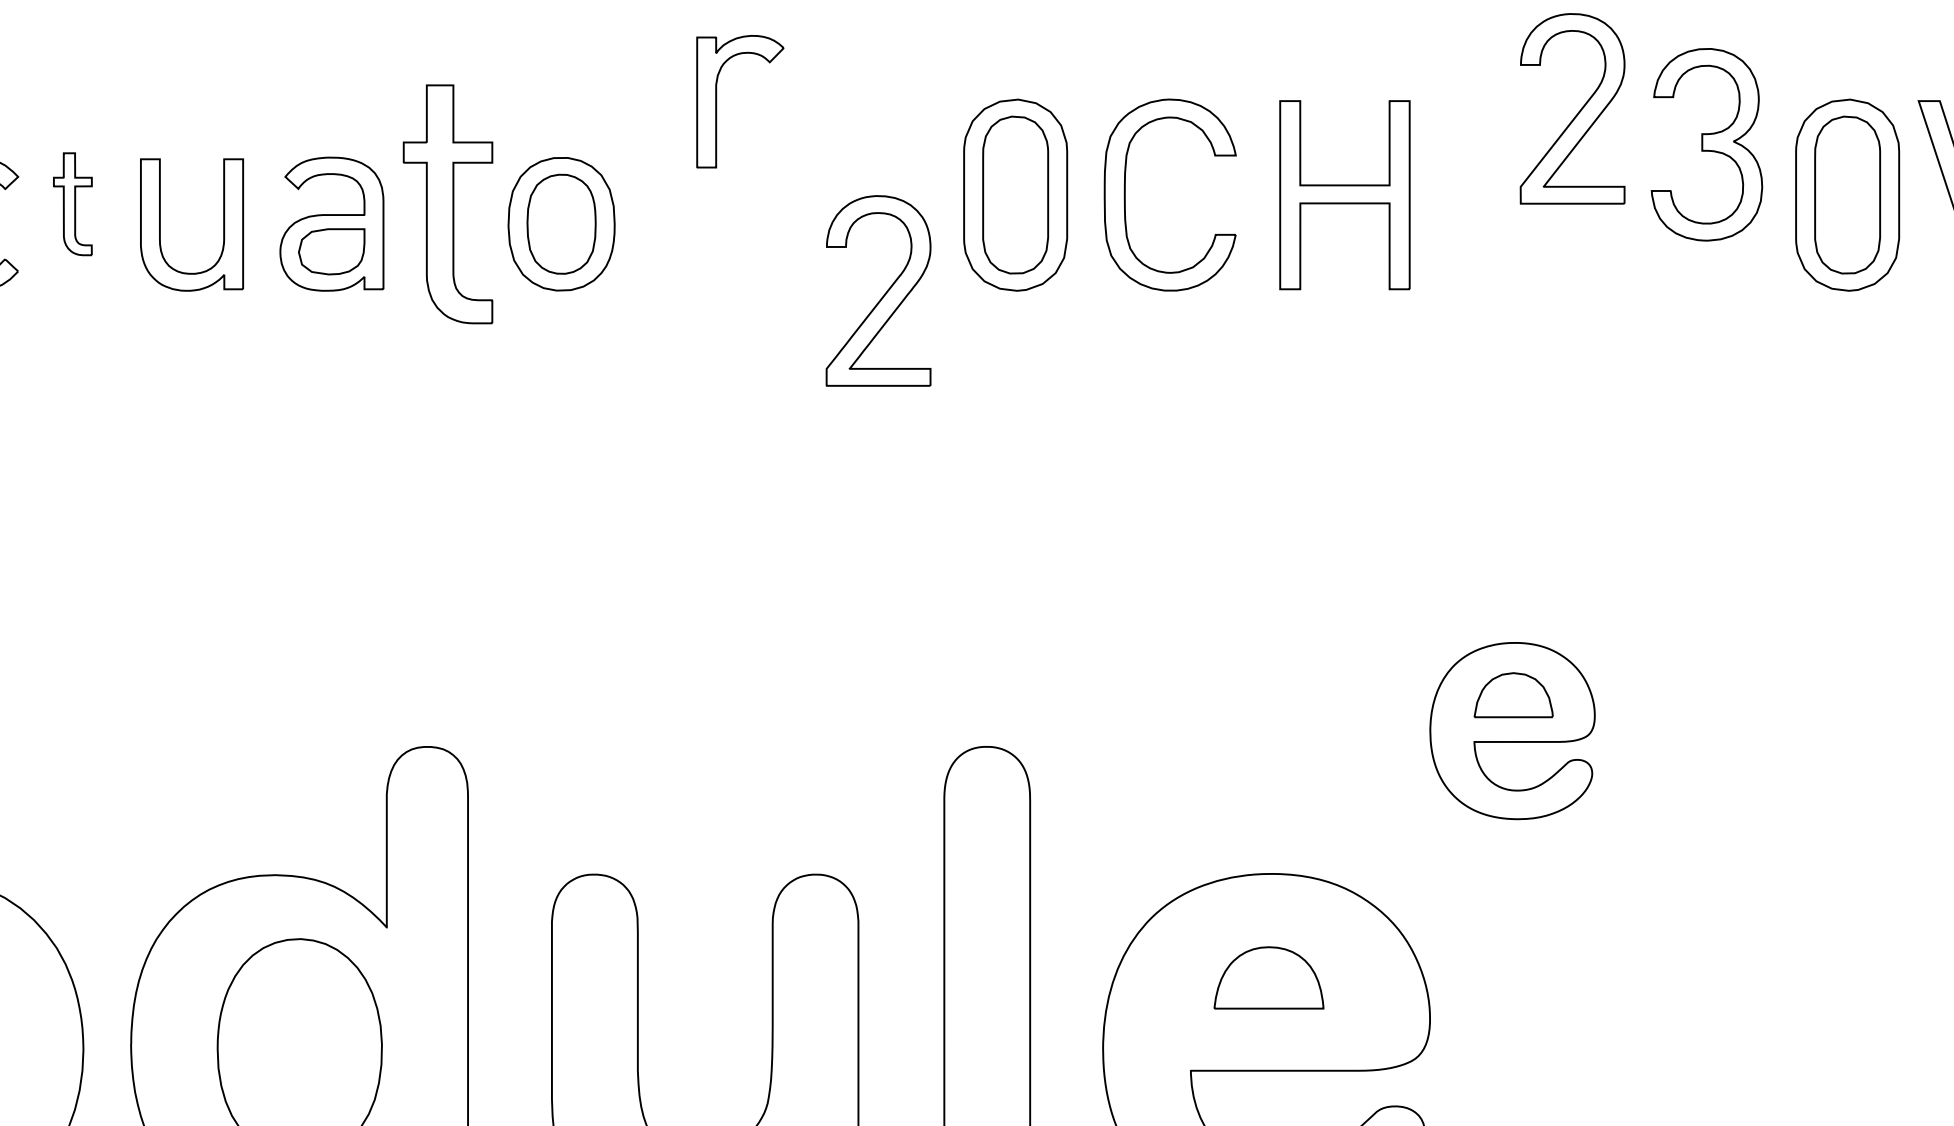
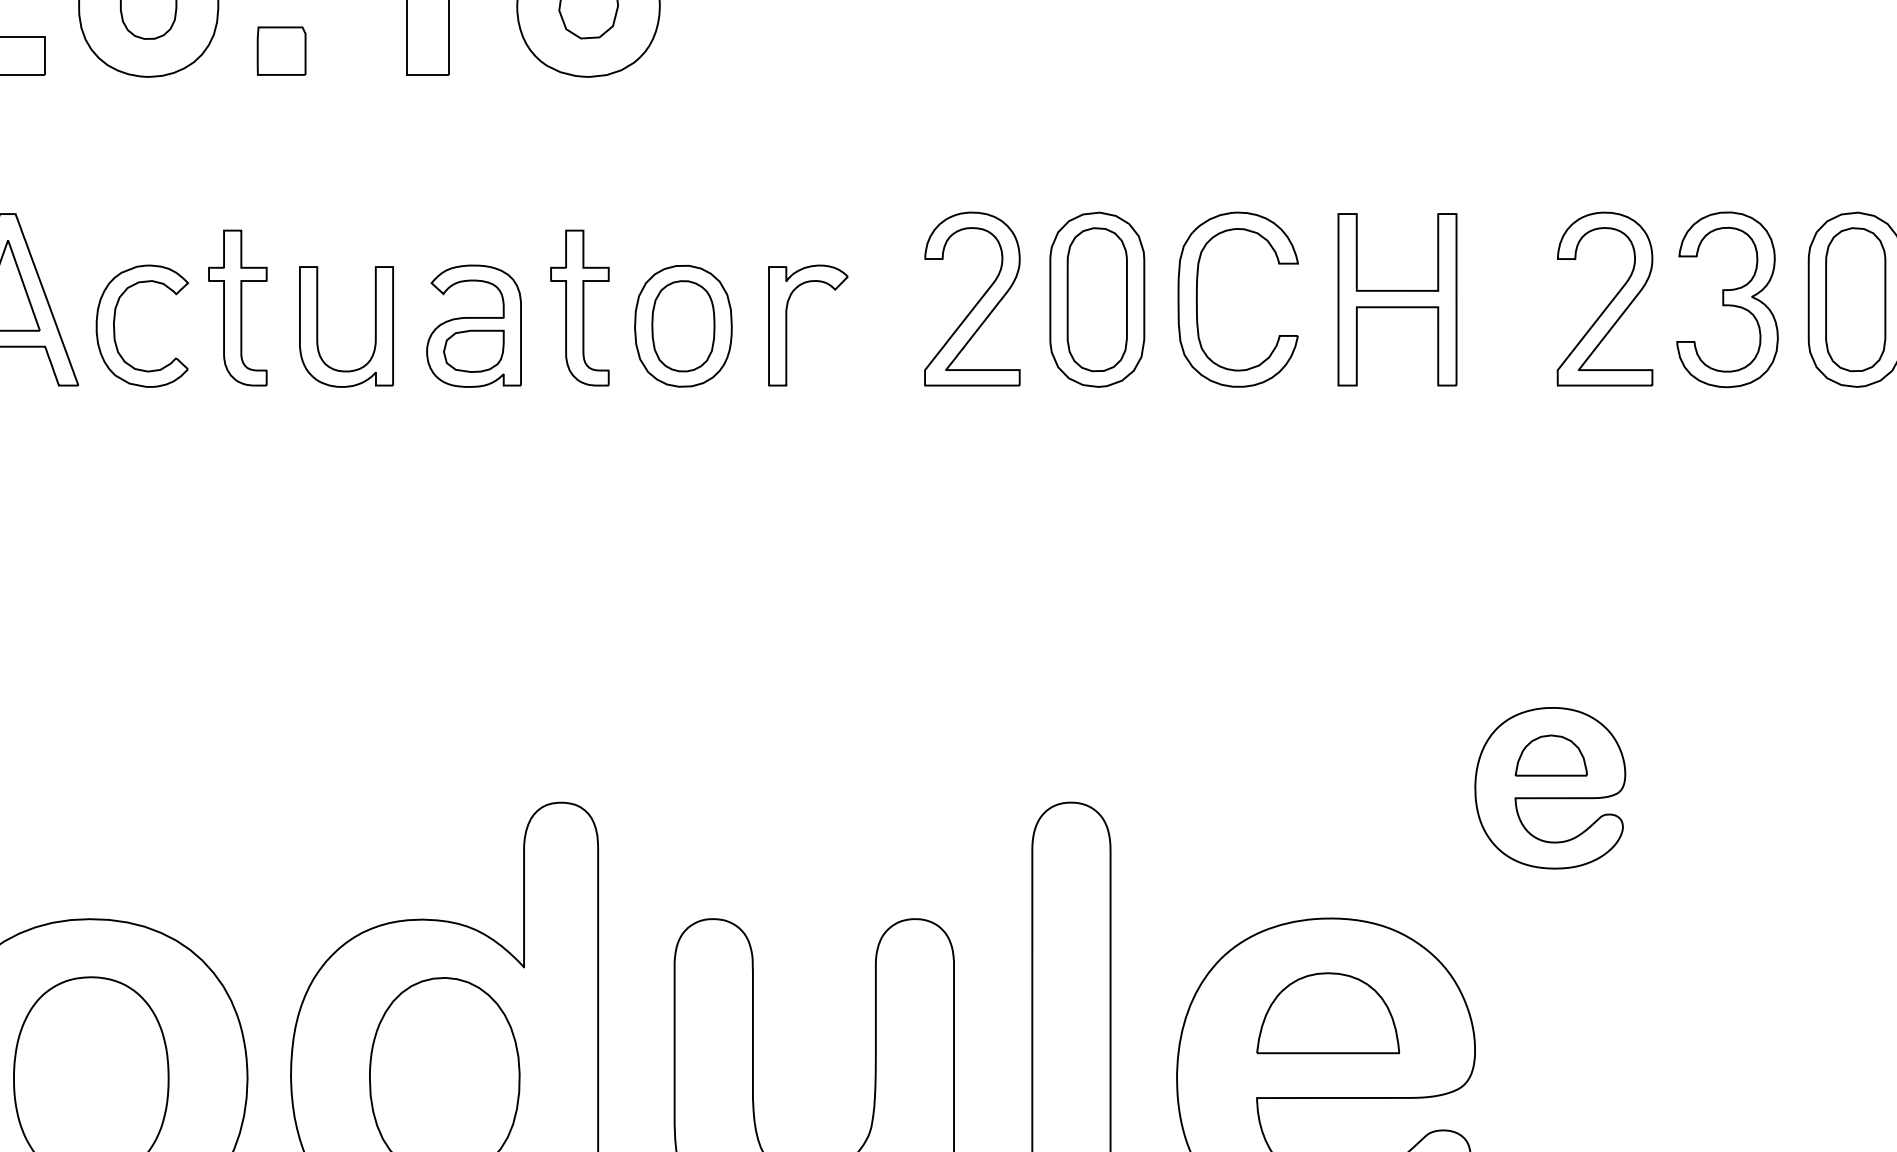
part: (717, 101) -> (787, 325), moved
part: (1577, 112) -> (1609, 302), moved
part: (1706, 144) -> (1727, 299), moved
part: (72, 203) -> (237, 307), size x1.67
part: (447, 203) -> (579, 307), size x0.71
part: (878, 290) -> (972, 298), moved
part: (1269, 978) -> (1328, 1013), size x1.43

